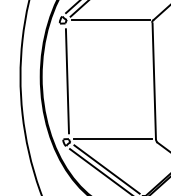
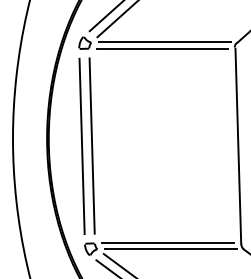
line: (109, 23) -> (162, 48), added
line: (61, 81) -> (82, 146), added
line: (114, 142) -> (171, 249), added

